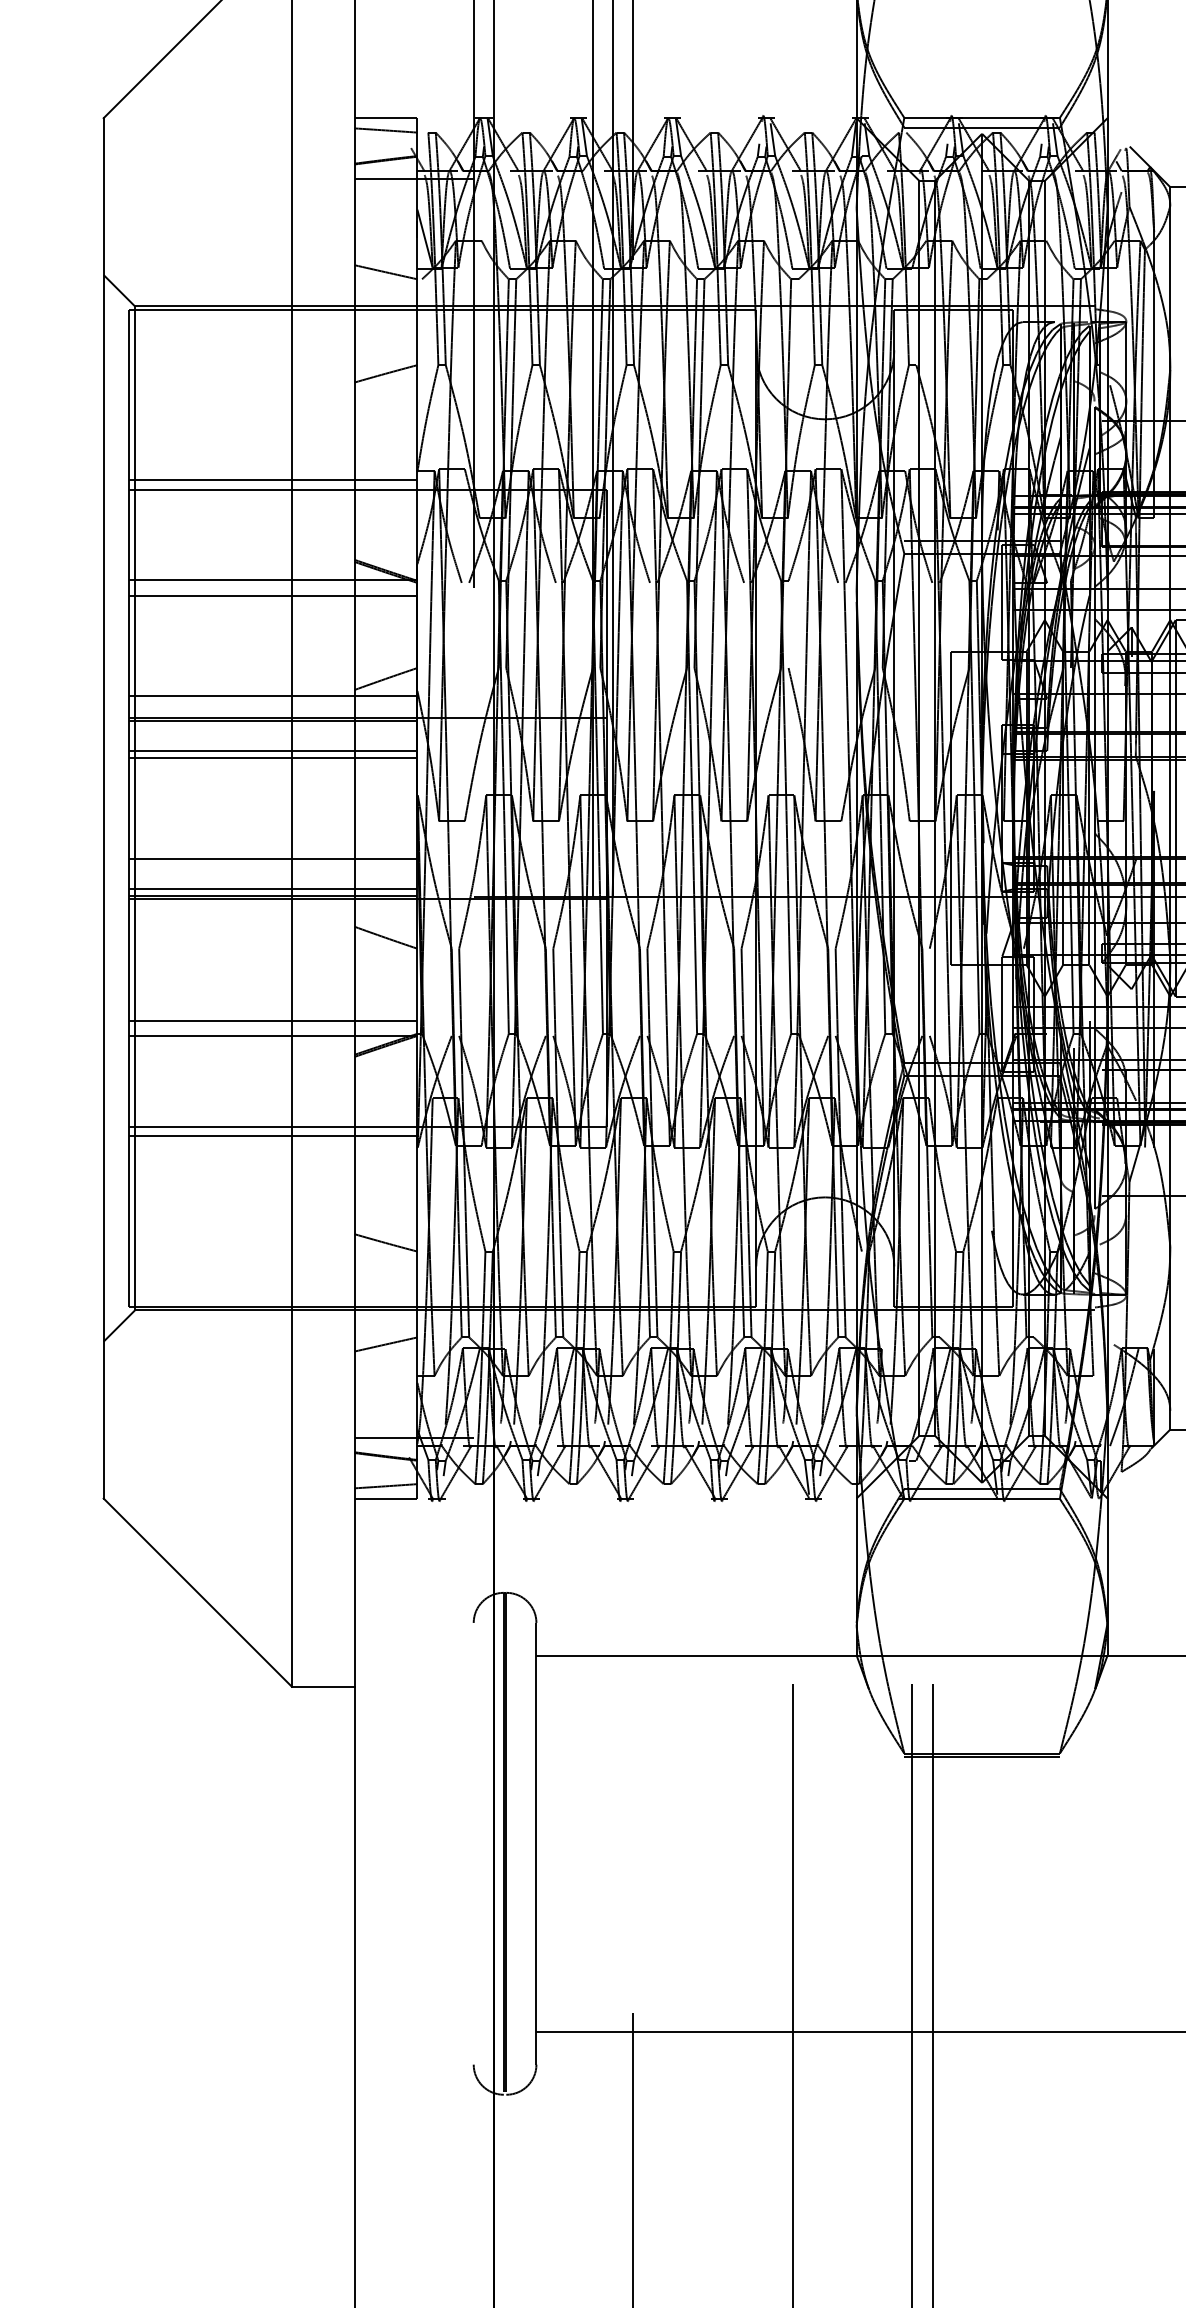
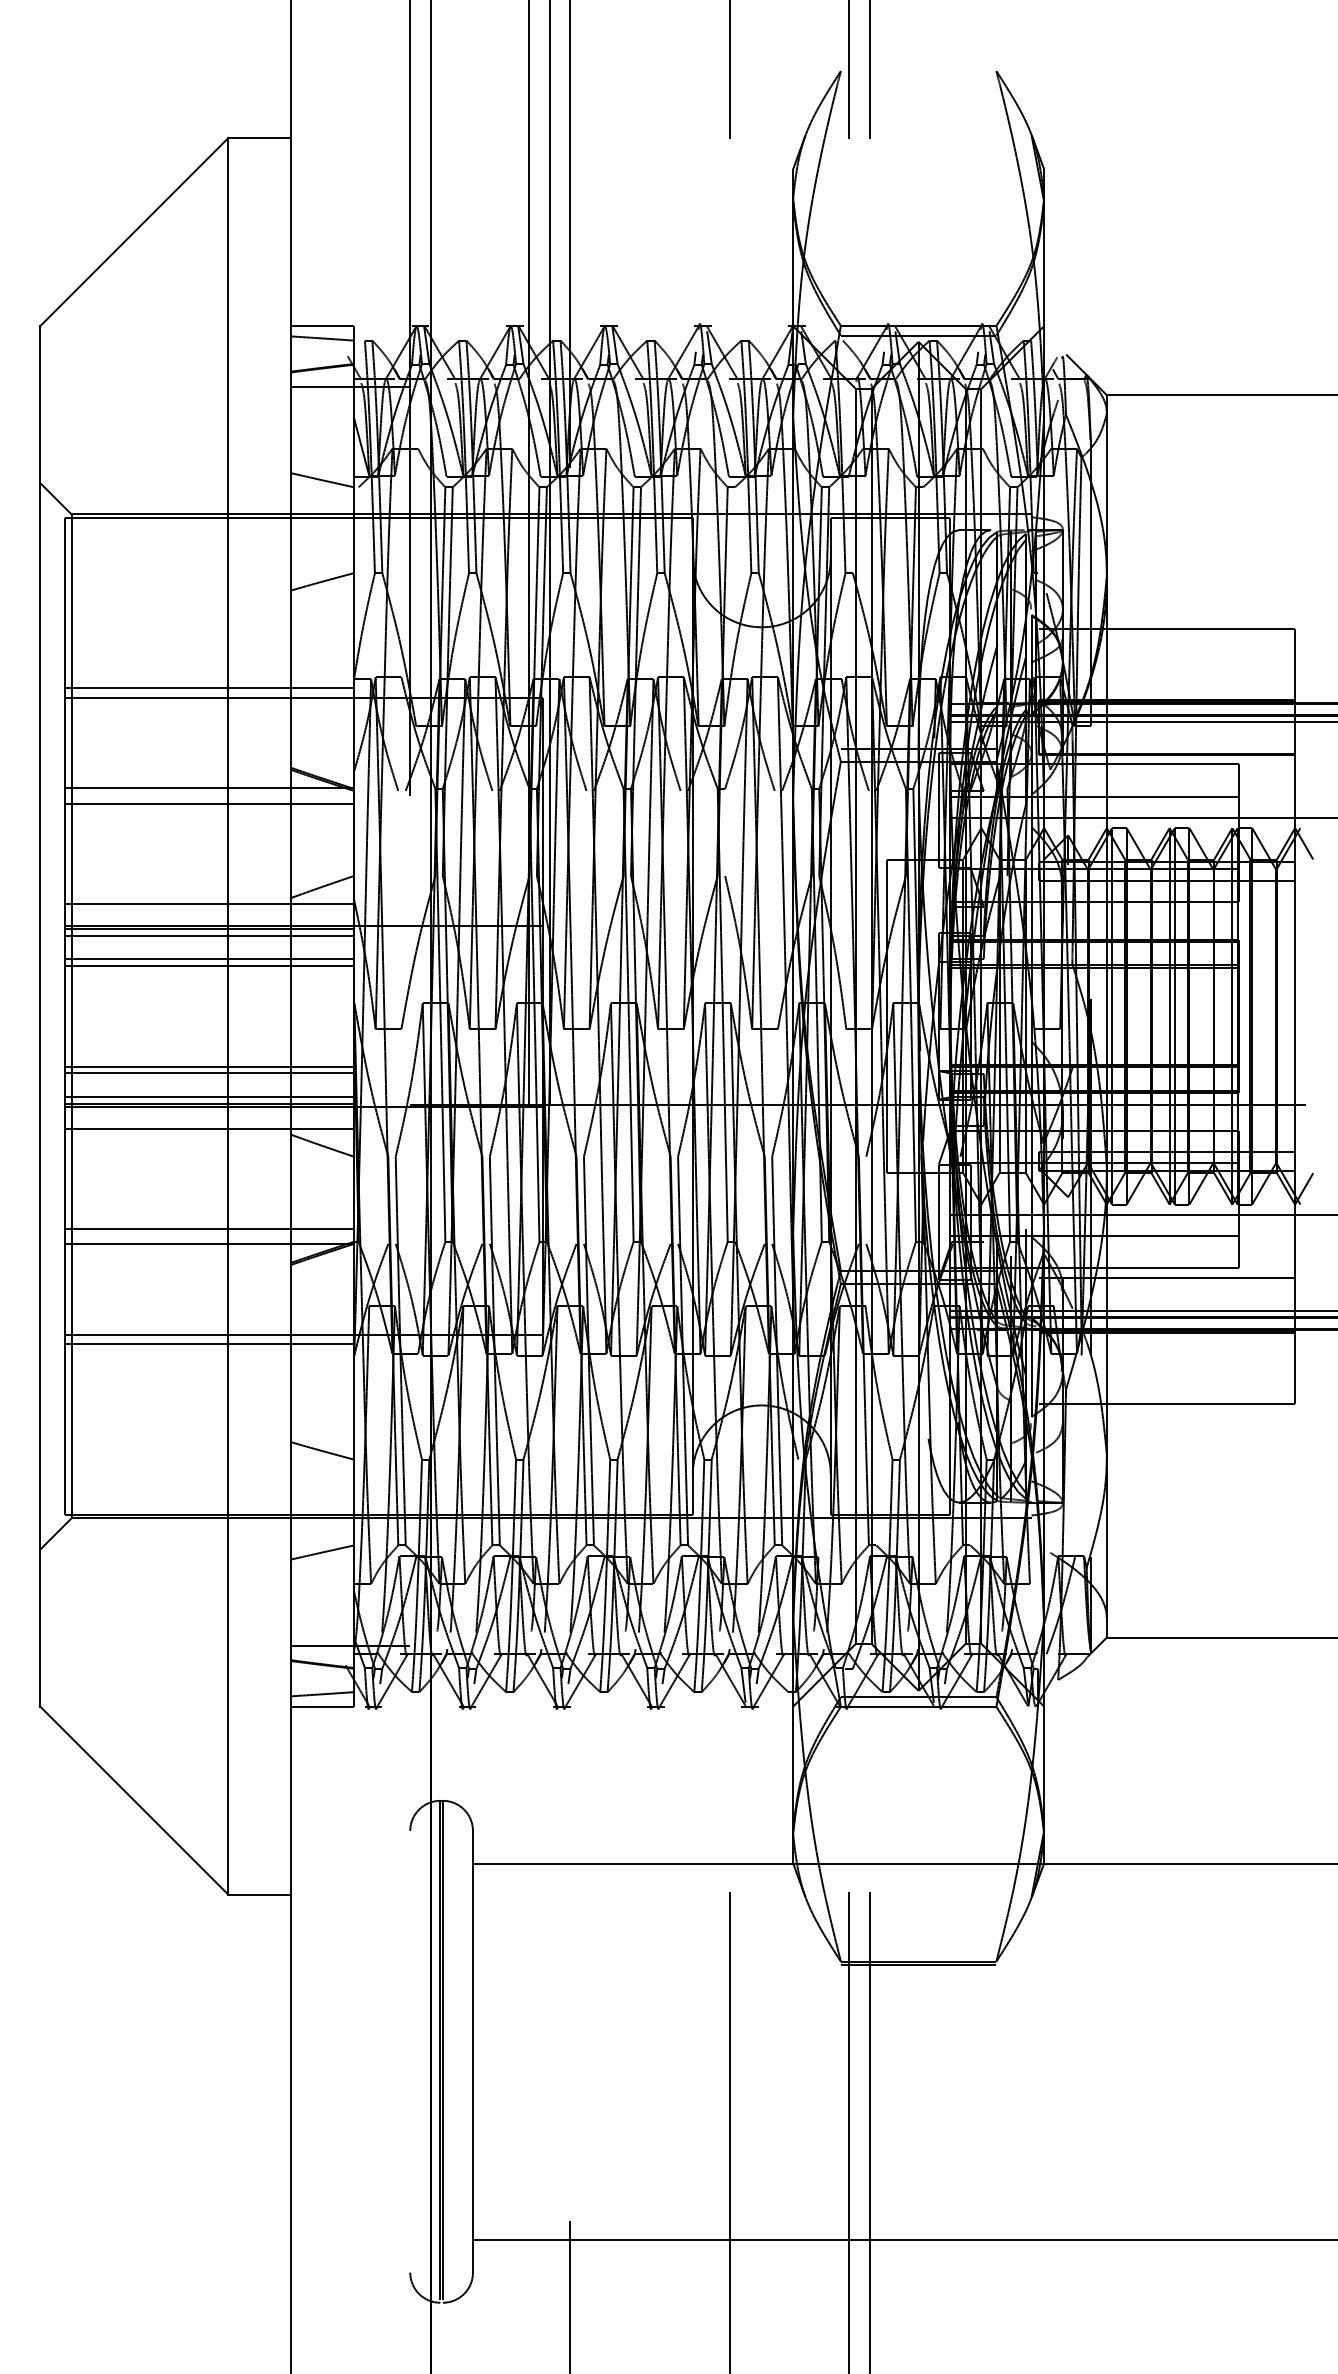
line: (272, 727) -> (209, 935), added
line: (272, 865) -> (209, 1073), added
line: (272, 920) -> (209, 1128), added

